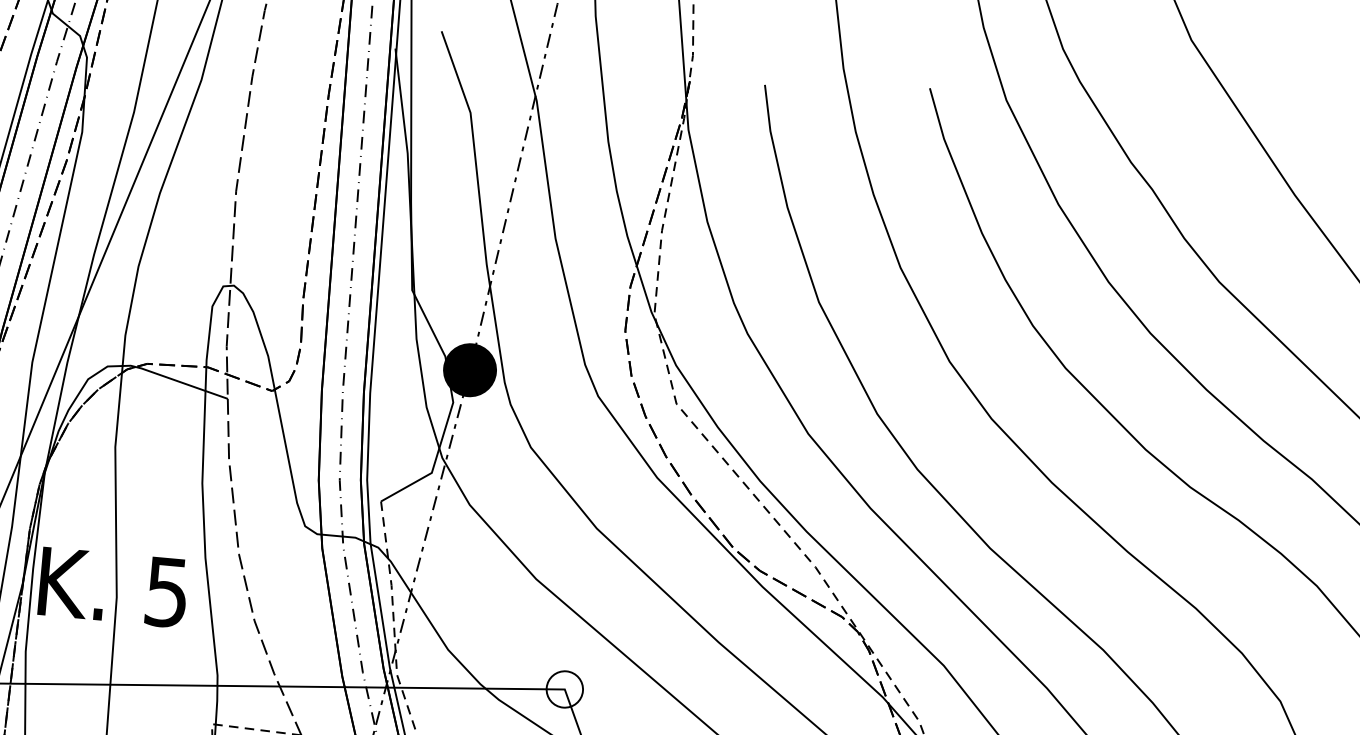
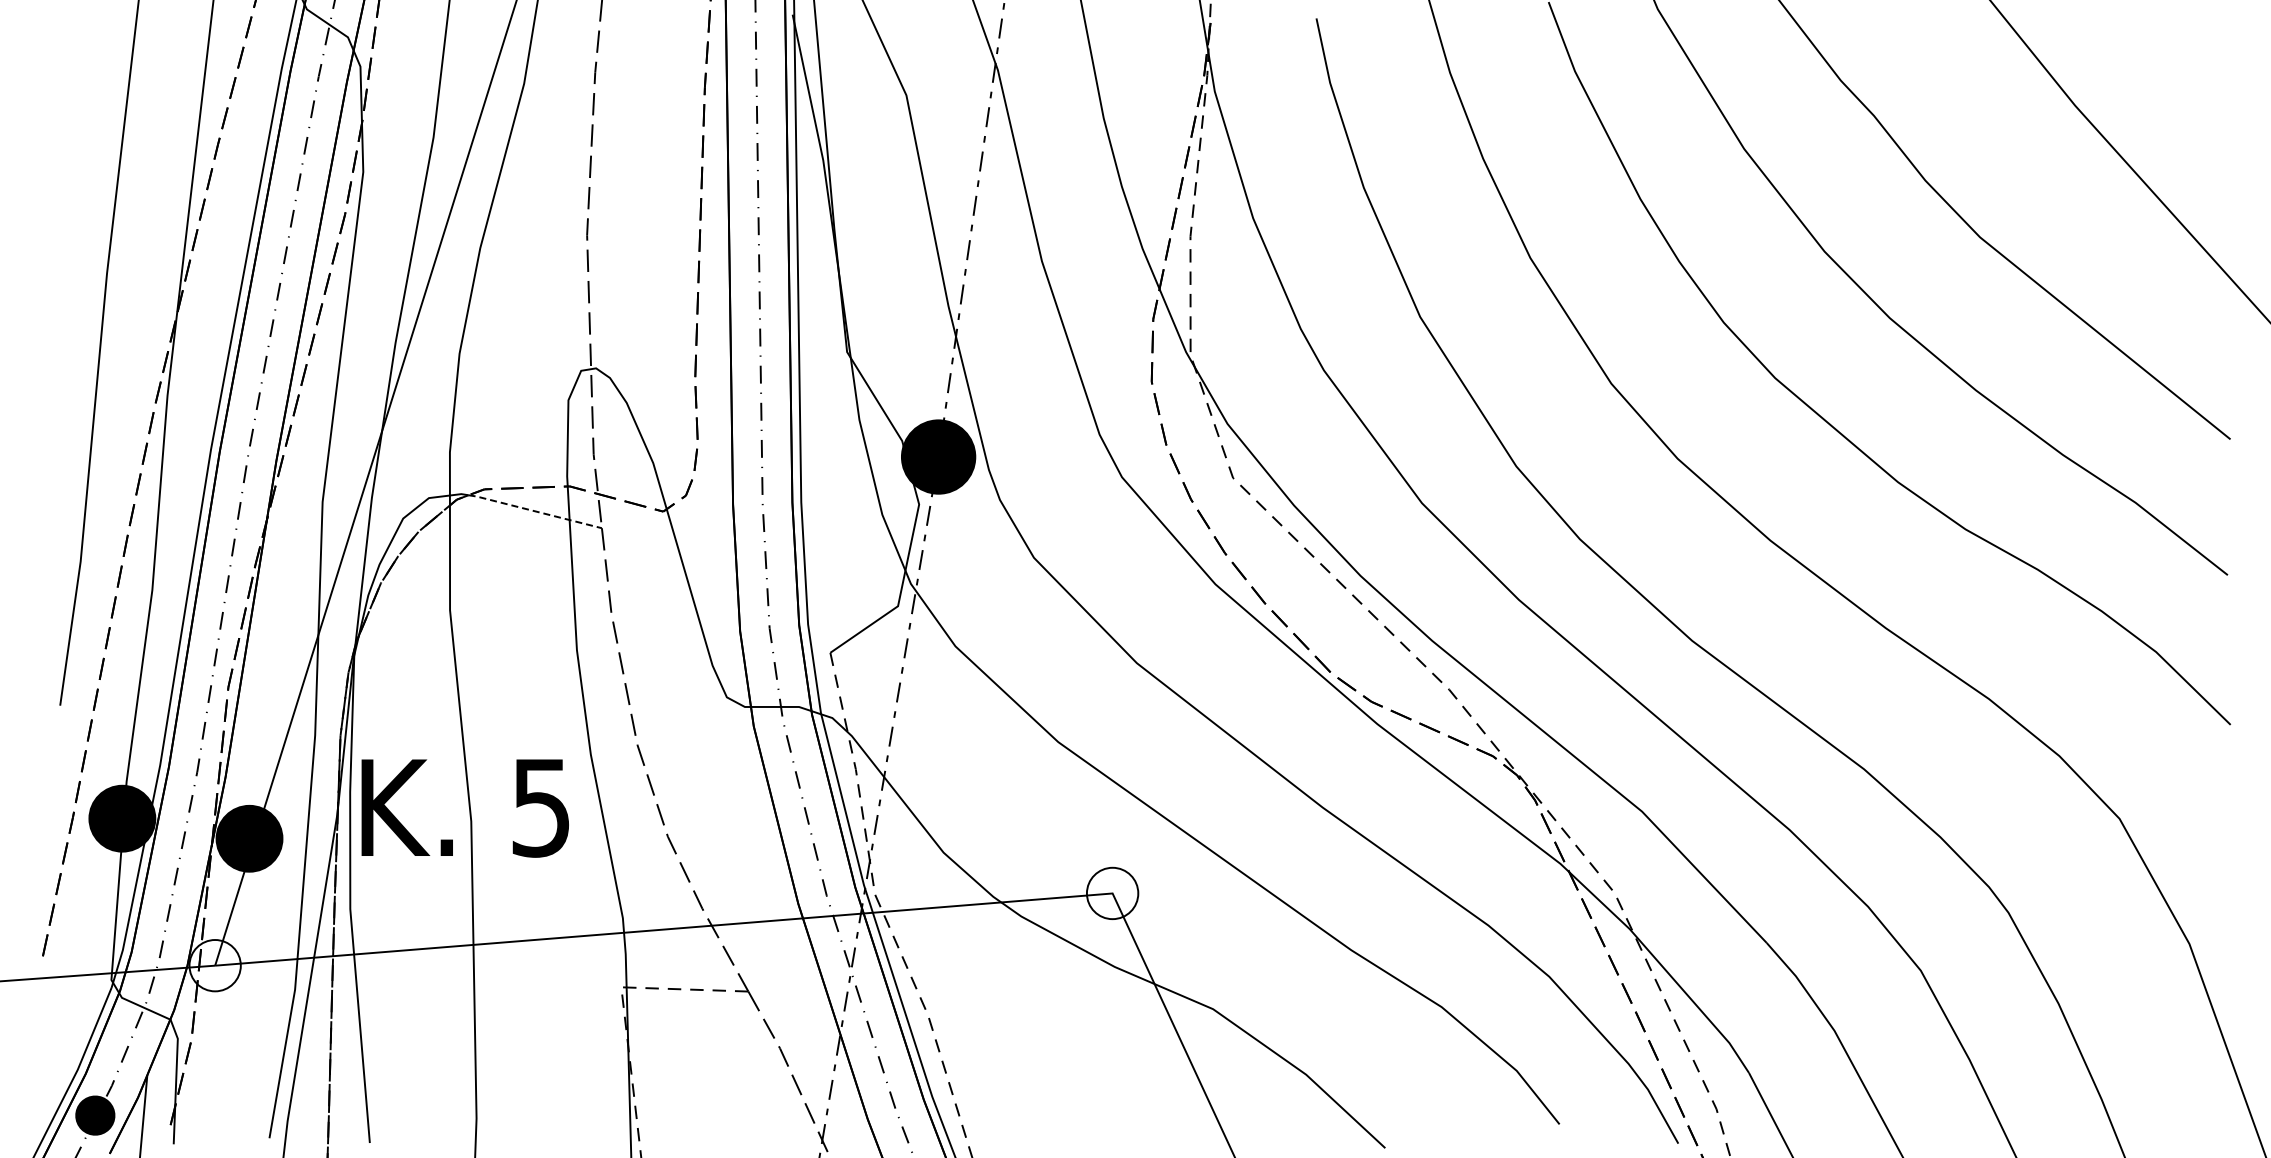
line: (181, 382) -> (534, 511), solid -> dashed

